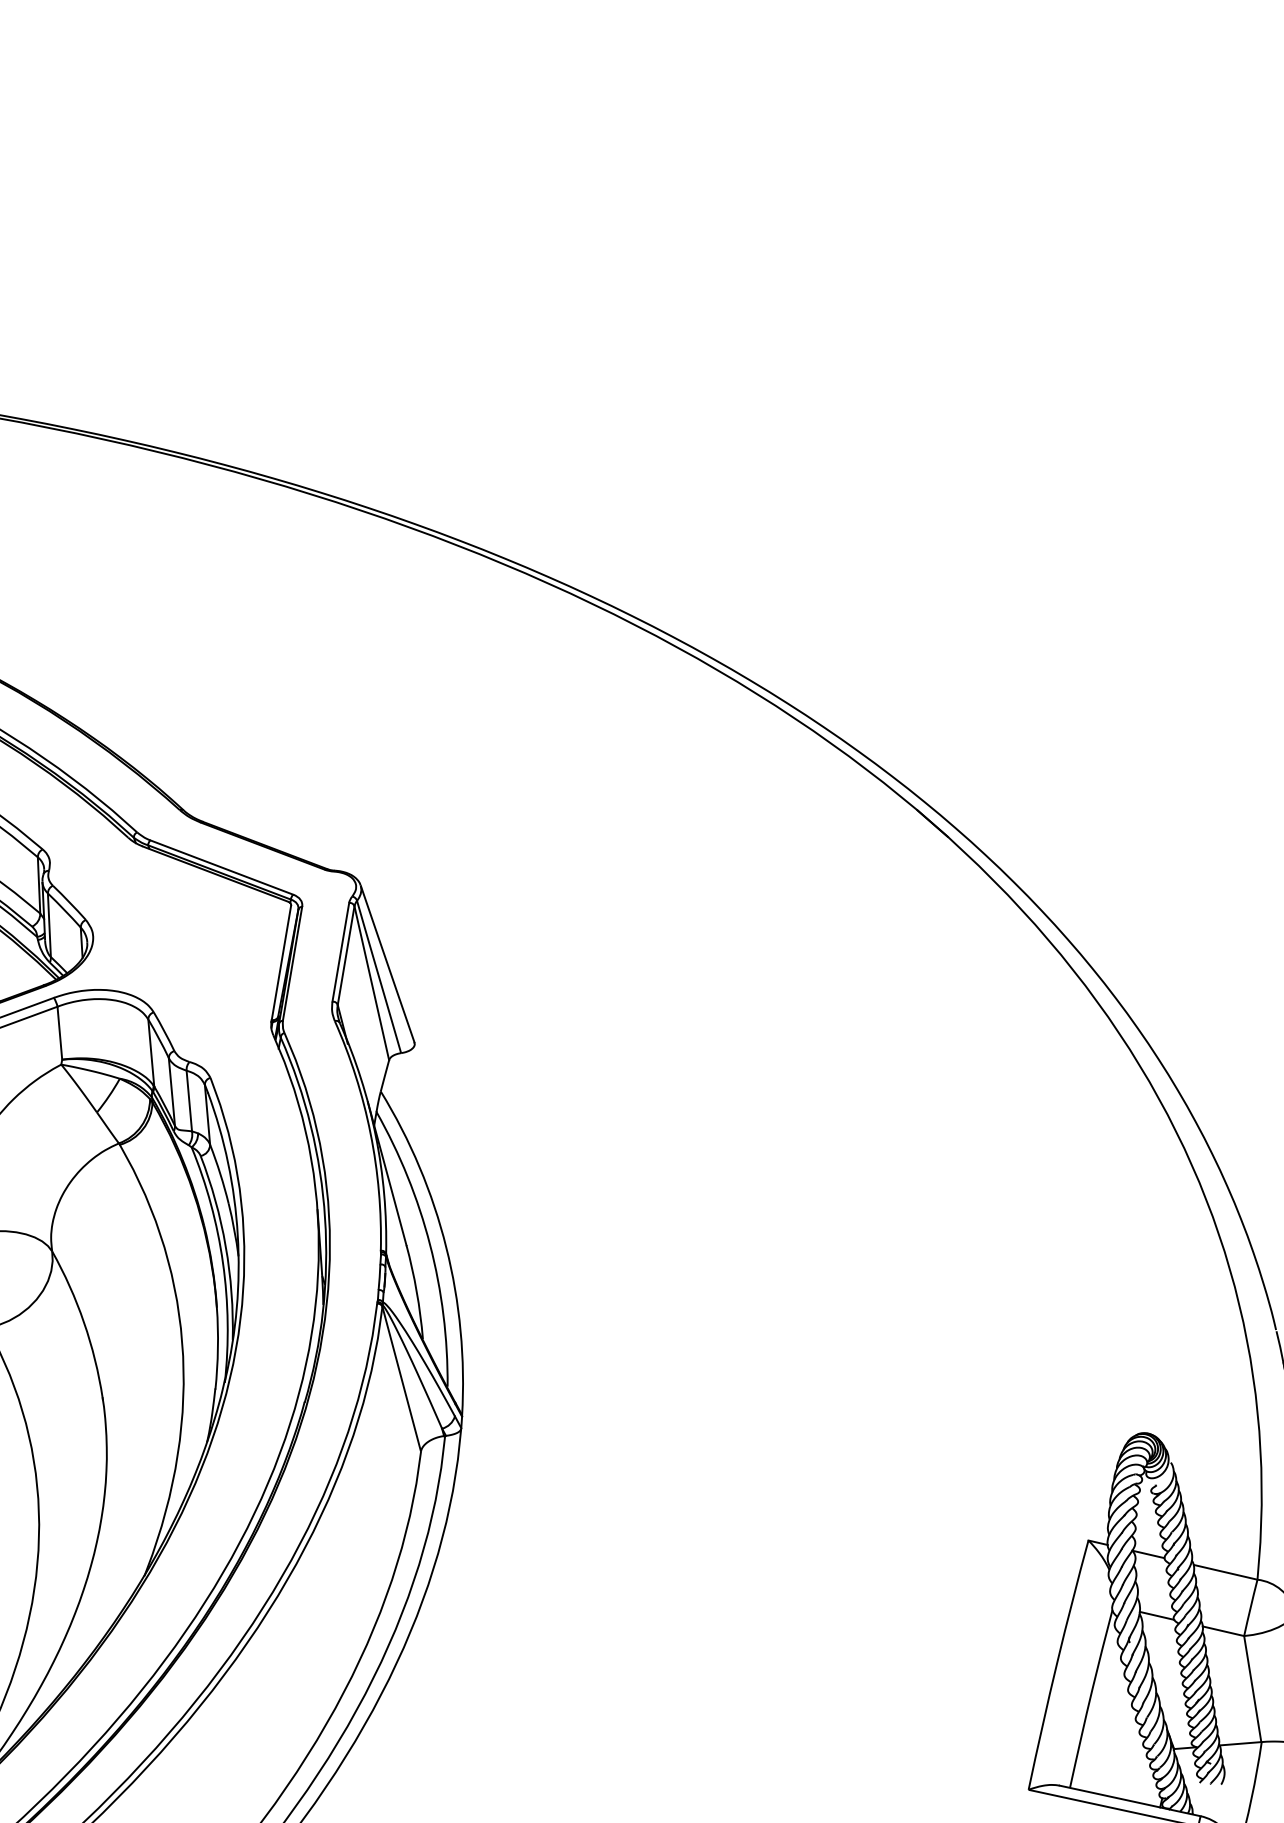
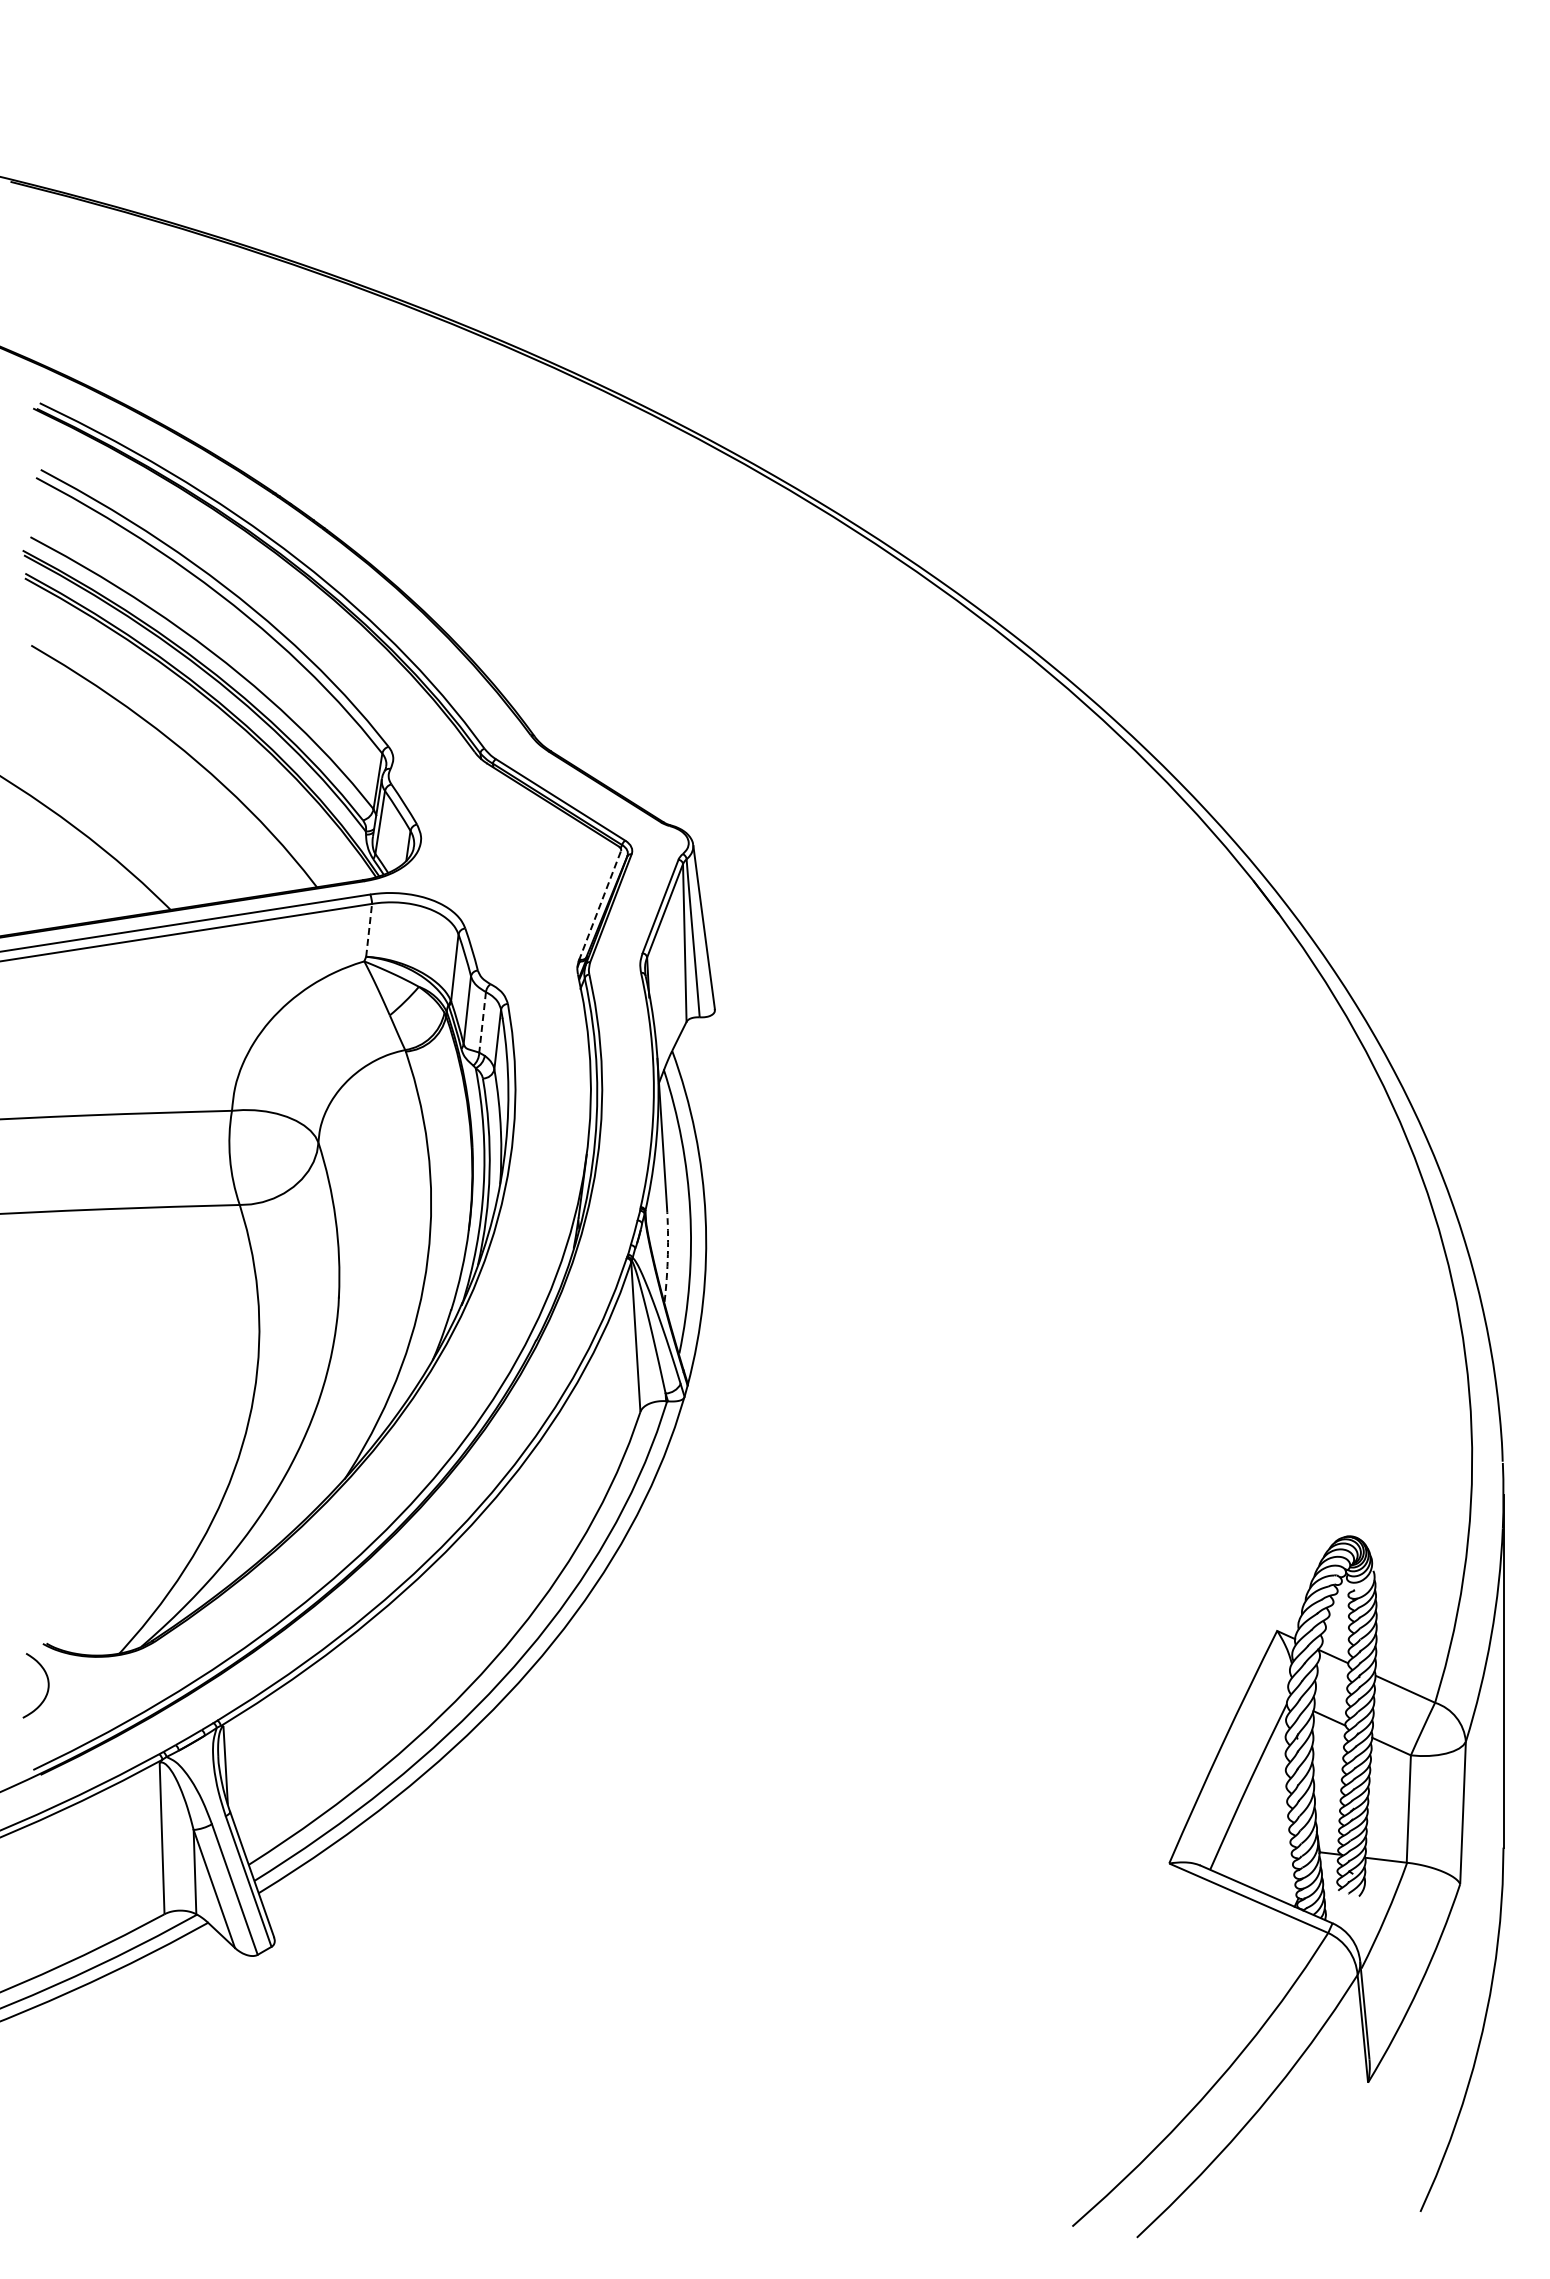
line: (280, 963) -> (599, 905), solid -> dashed
line: (60, 1032) -> (369, 929), solid -> dashed
line: (189, 1101) -> (482, 1022), solid -> dashed
arc: (416, 1292) -> (667, 1254), solid -> dashed

